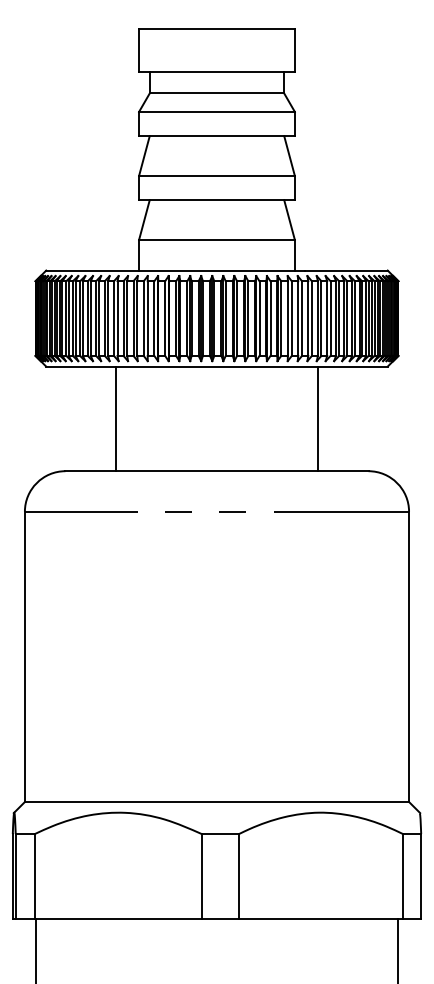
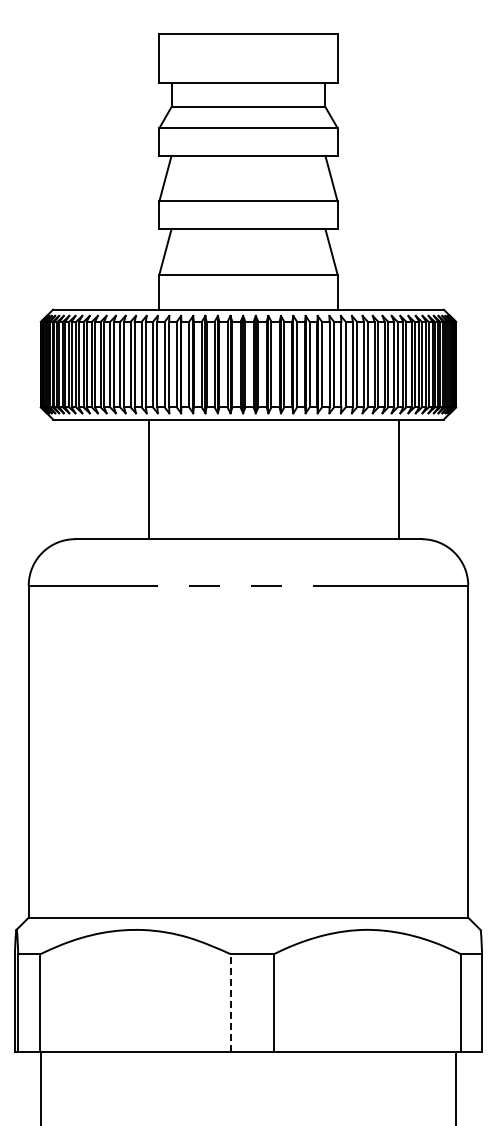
line: (115, 419) -> (148, 479), moved
line: (318, 419) -> (399, 479), moved
line: (201, 877) -> (230, 1003), solid -> dashed

